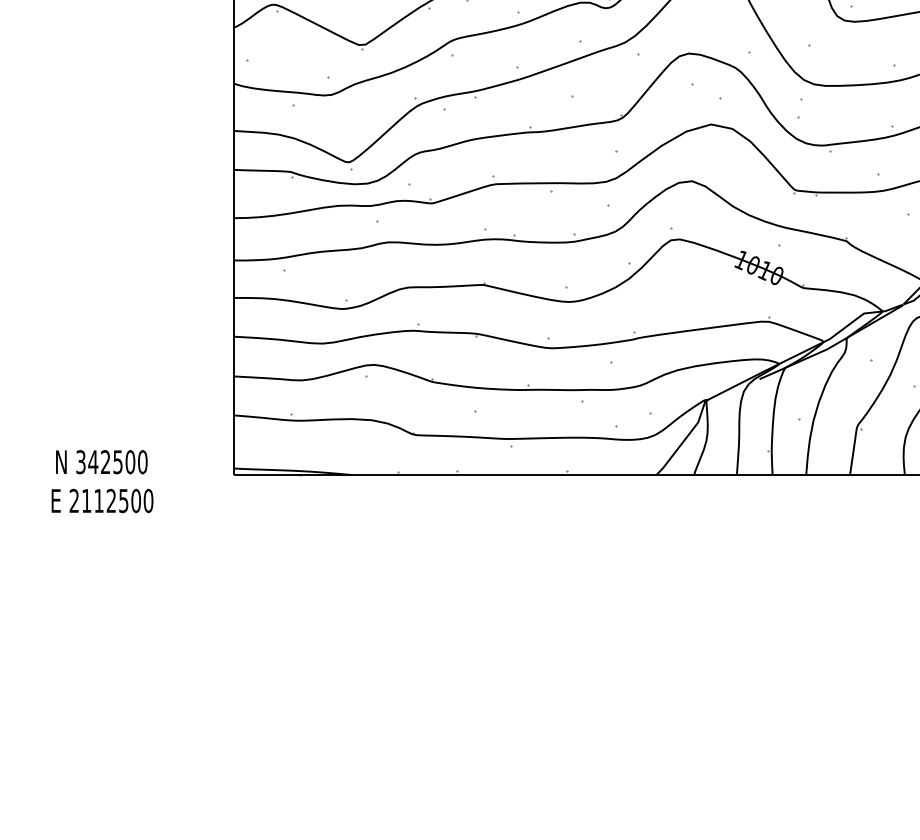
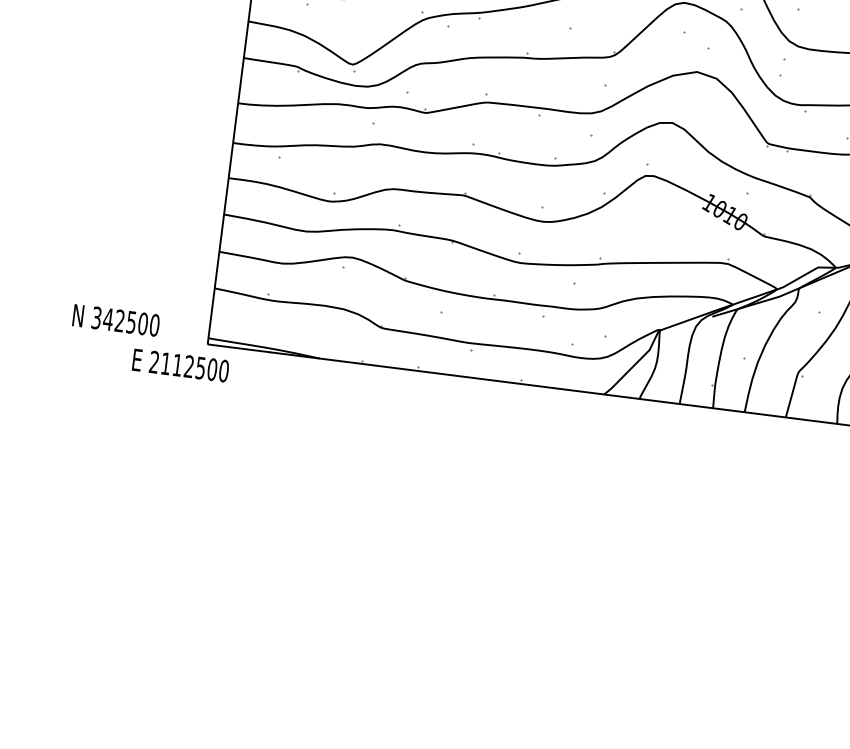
text: (101, 462) -> (115, 320), moved
text: (102, 500) -> (180, 365), moved

